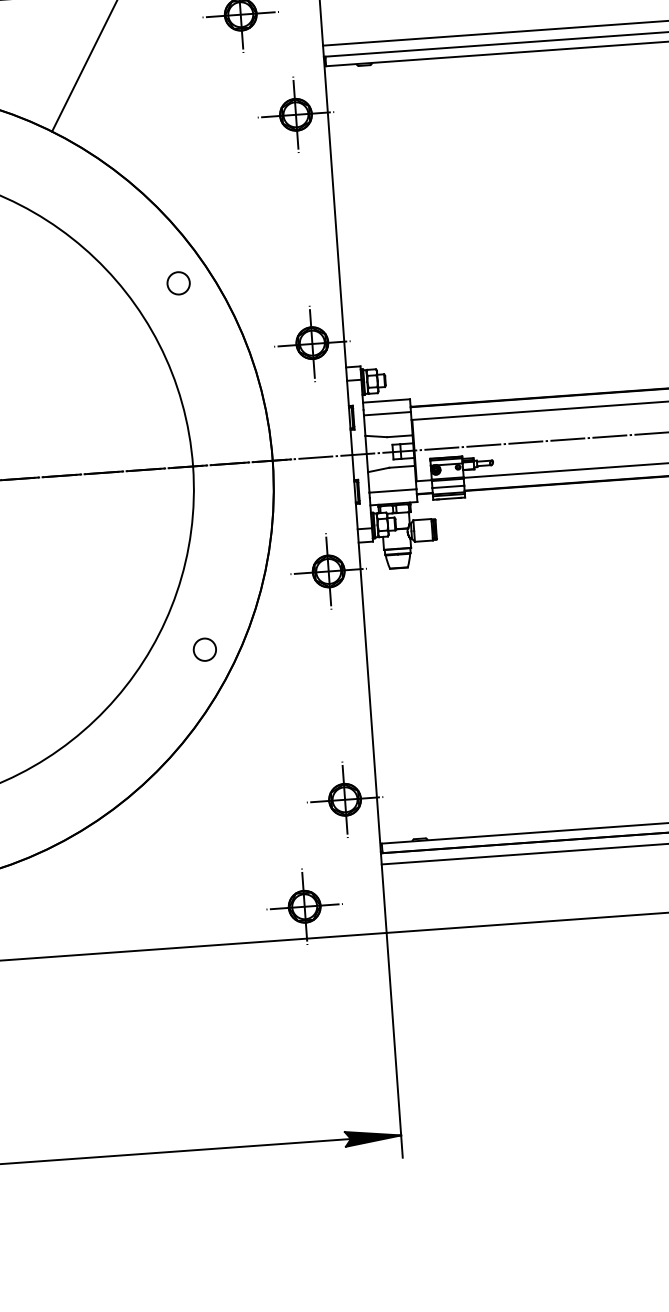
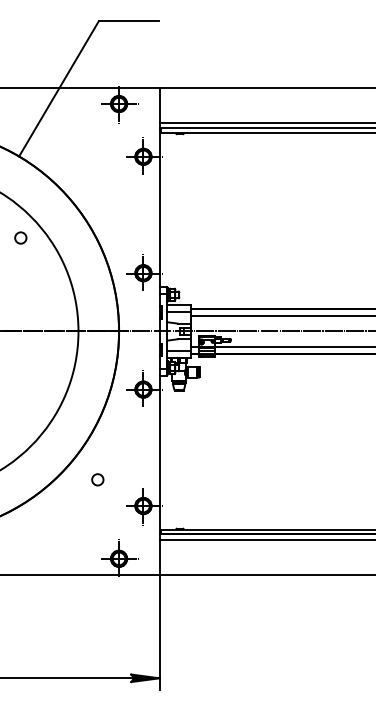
circle: (177, 282) -> (20, 237), moved
circle: (204, 649) -> (97, 479), moved

